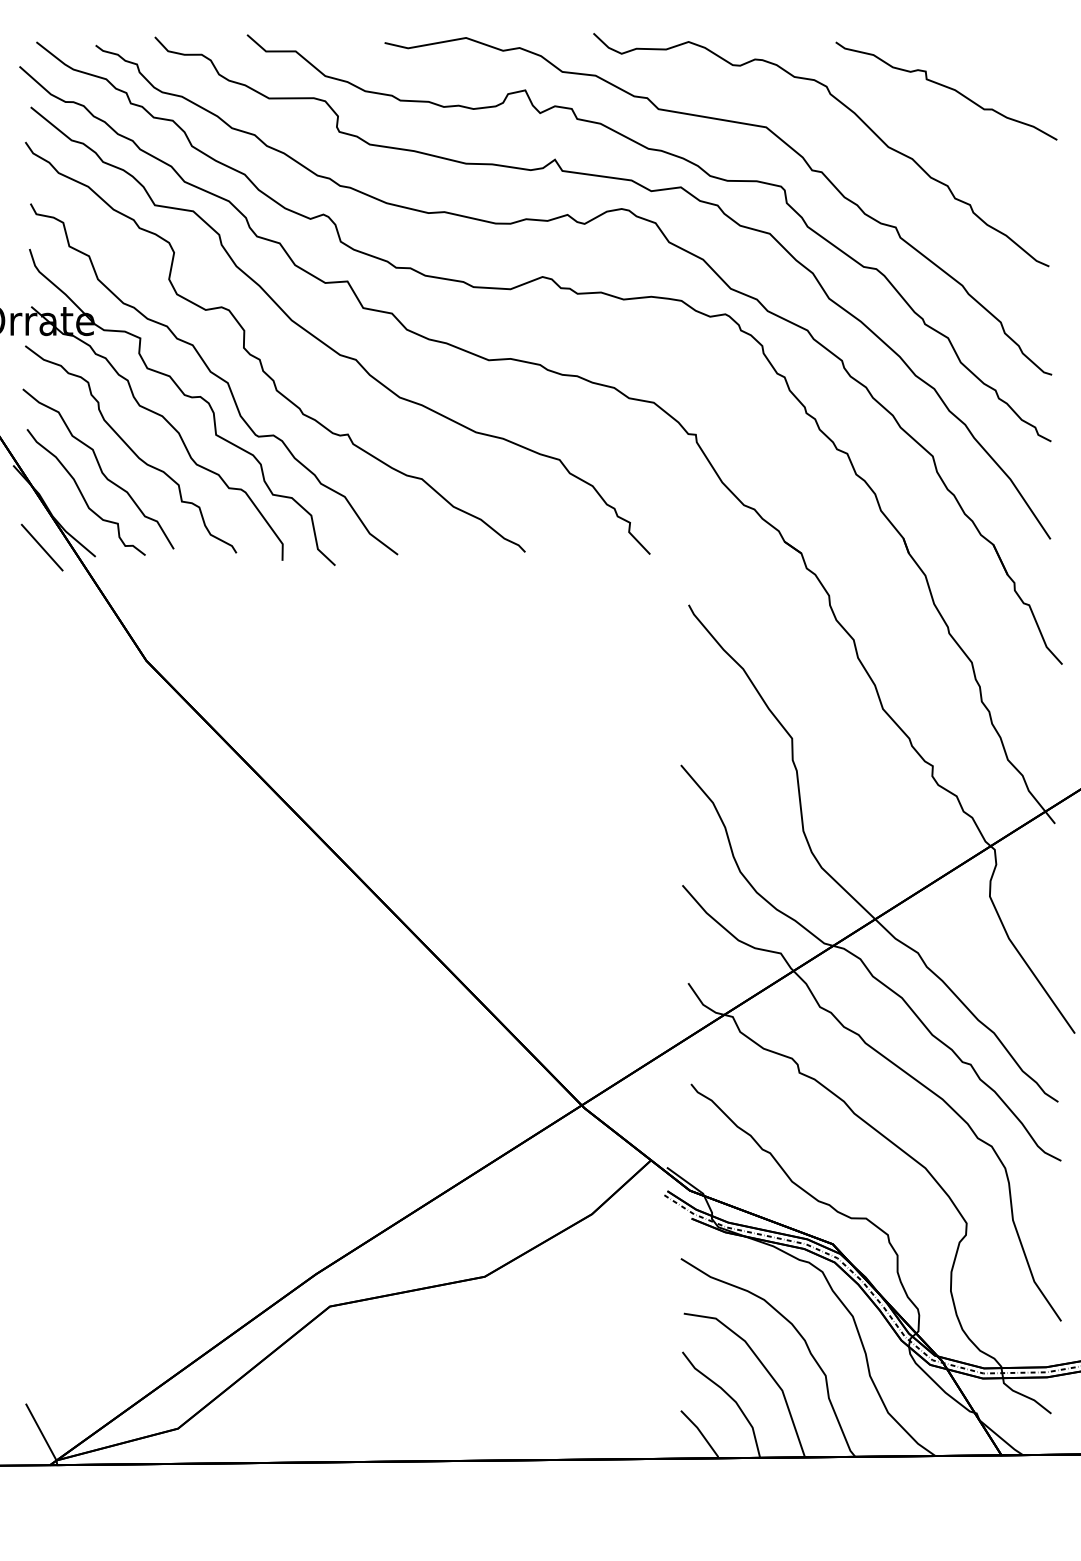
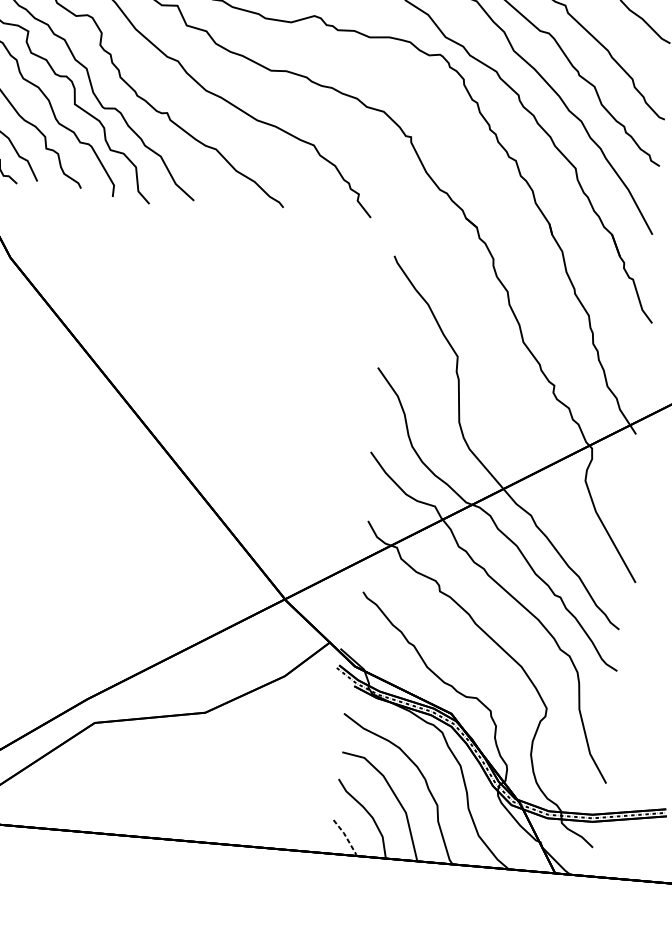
line: (701, 1433) -> (346, 837), solid -> dashed

